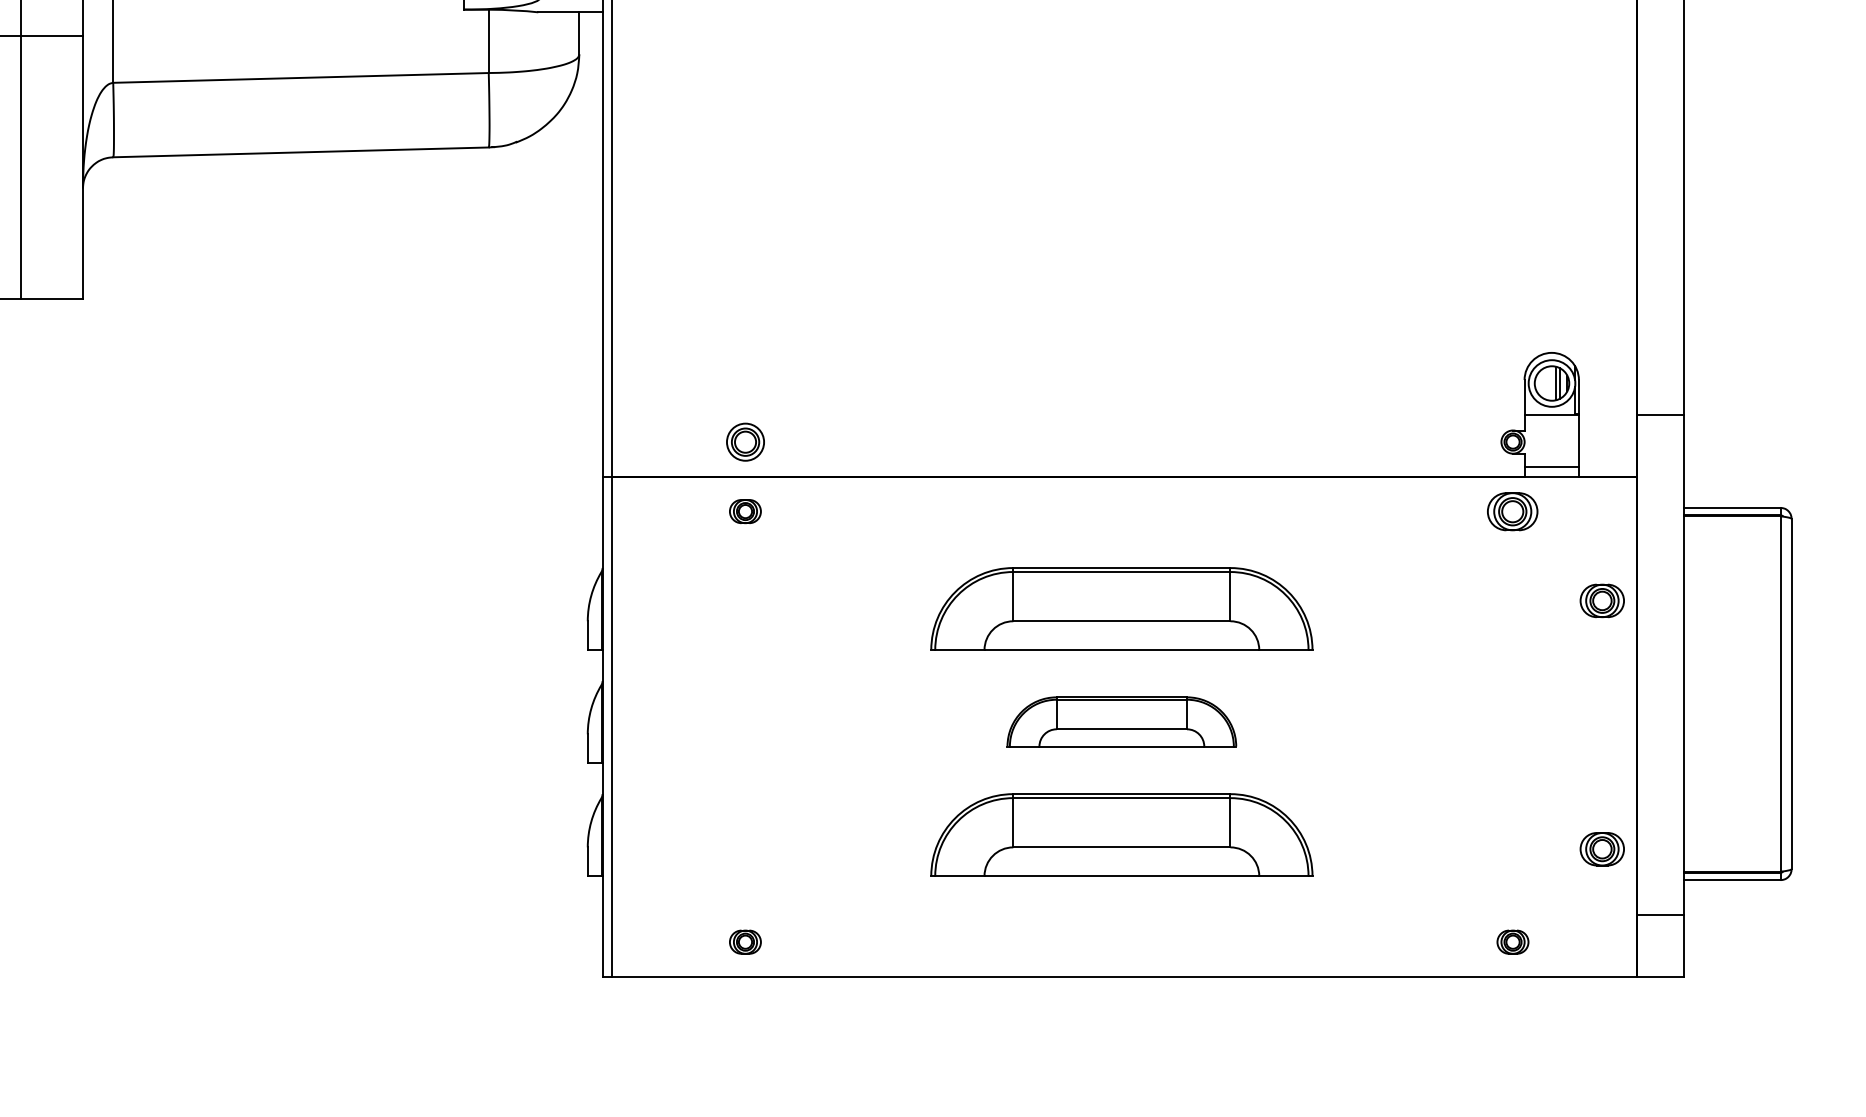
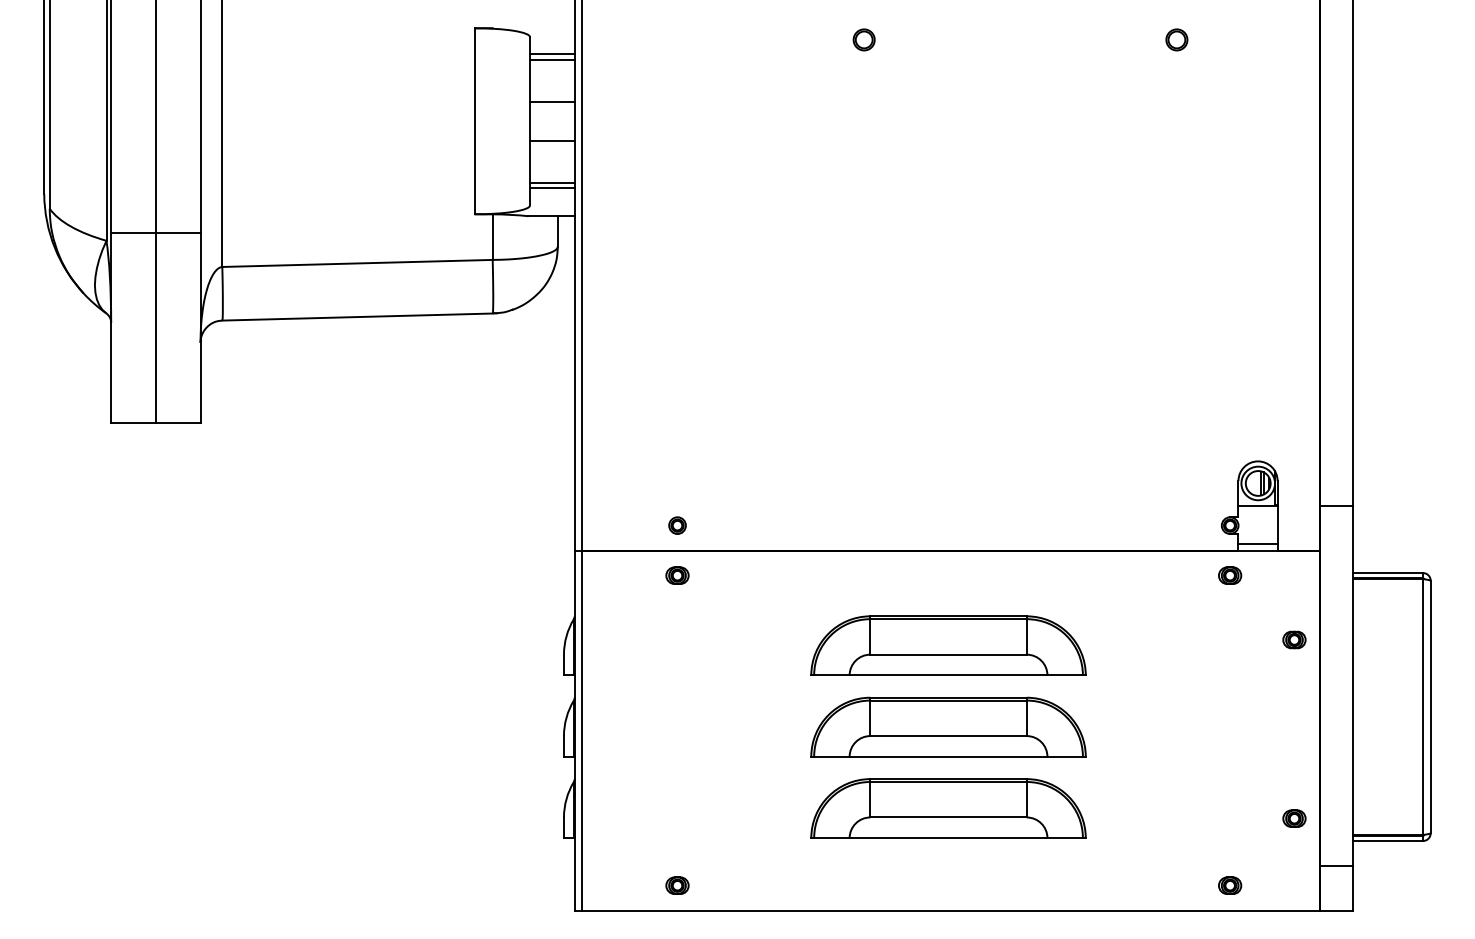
part: (745, 441) -> (677, 525), size x0.62
part: (1513, 511) -> (1230, 575), size x0.62
part: (1602, 600) -> (1294, 639), size x0.71
part: (1121, 721) -> (948, 726), size x1.67
part: (1602, 848) -> (1294, 818), size x0.71

